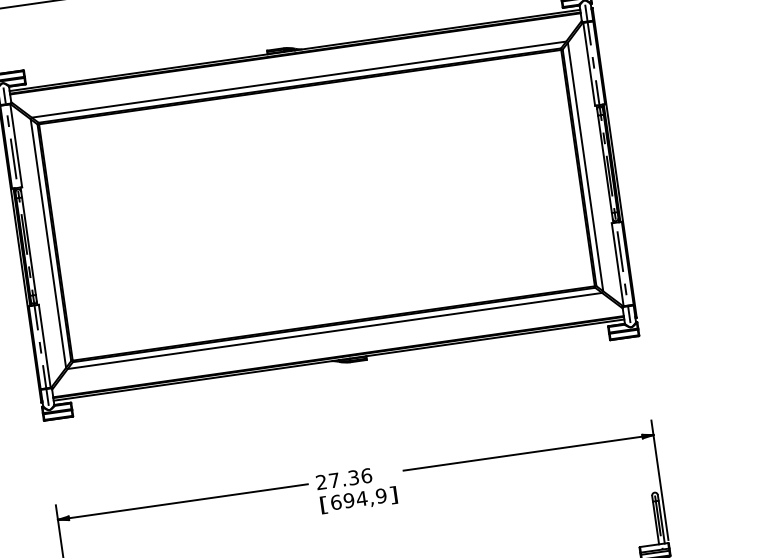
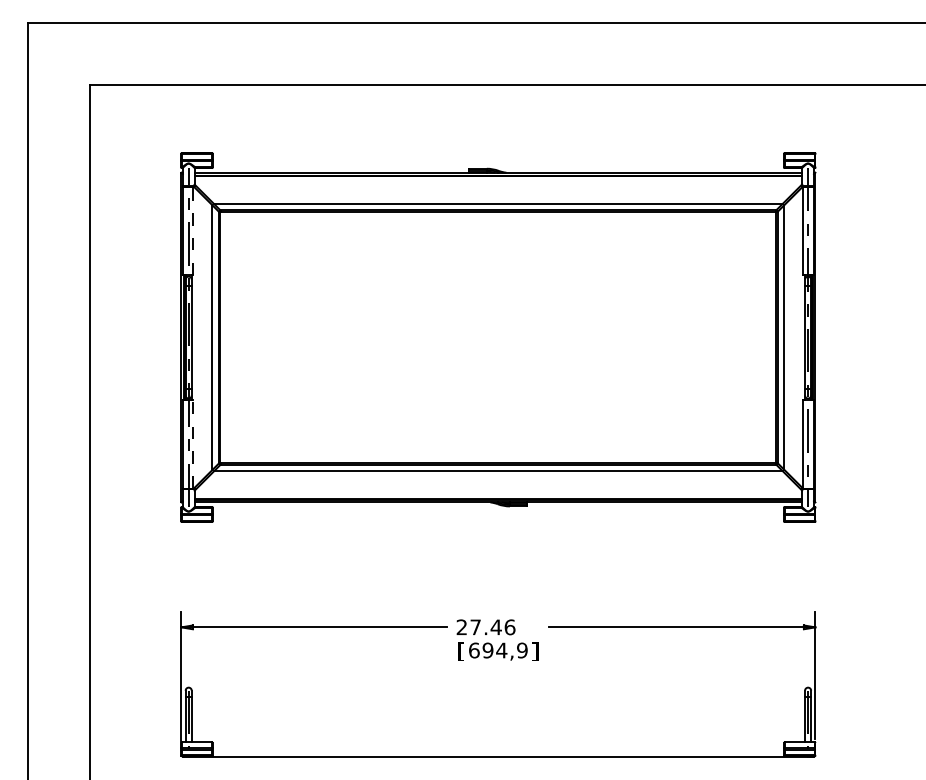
line: (16, 145) -> (193, 230), solid -> dashed
line: (44, 345) -> (193, 443), solid -> dashed
text: (353, 477) -> (495, 627), 27.36 -> 27.46

